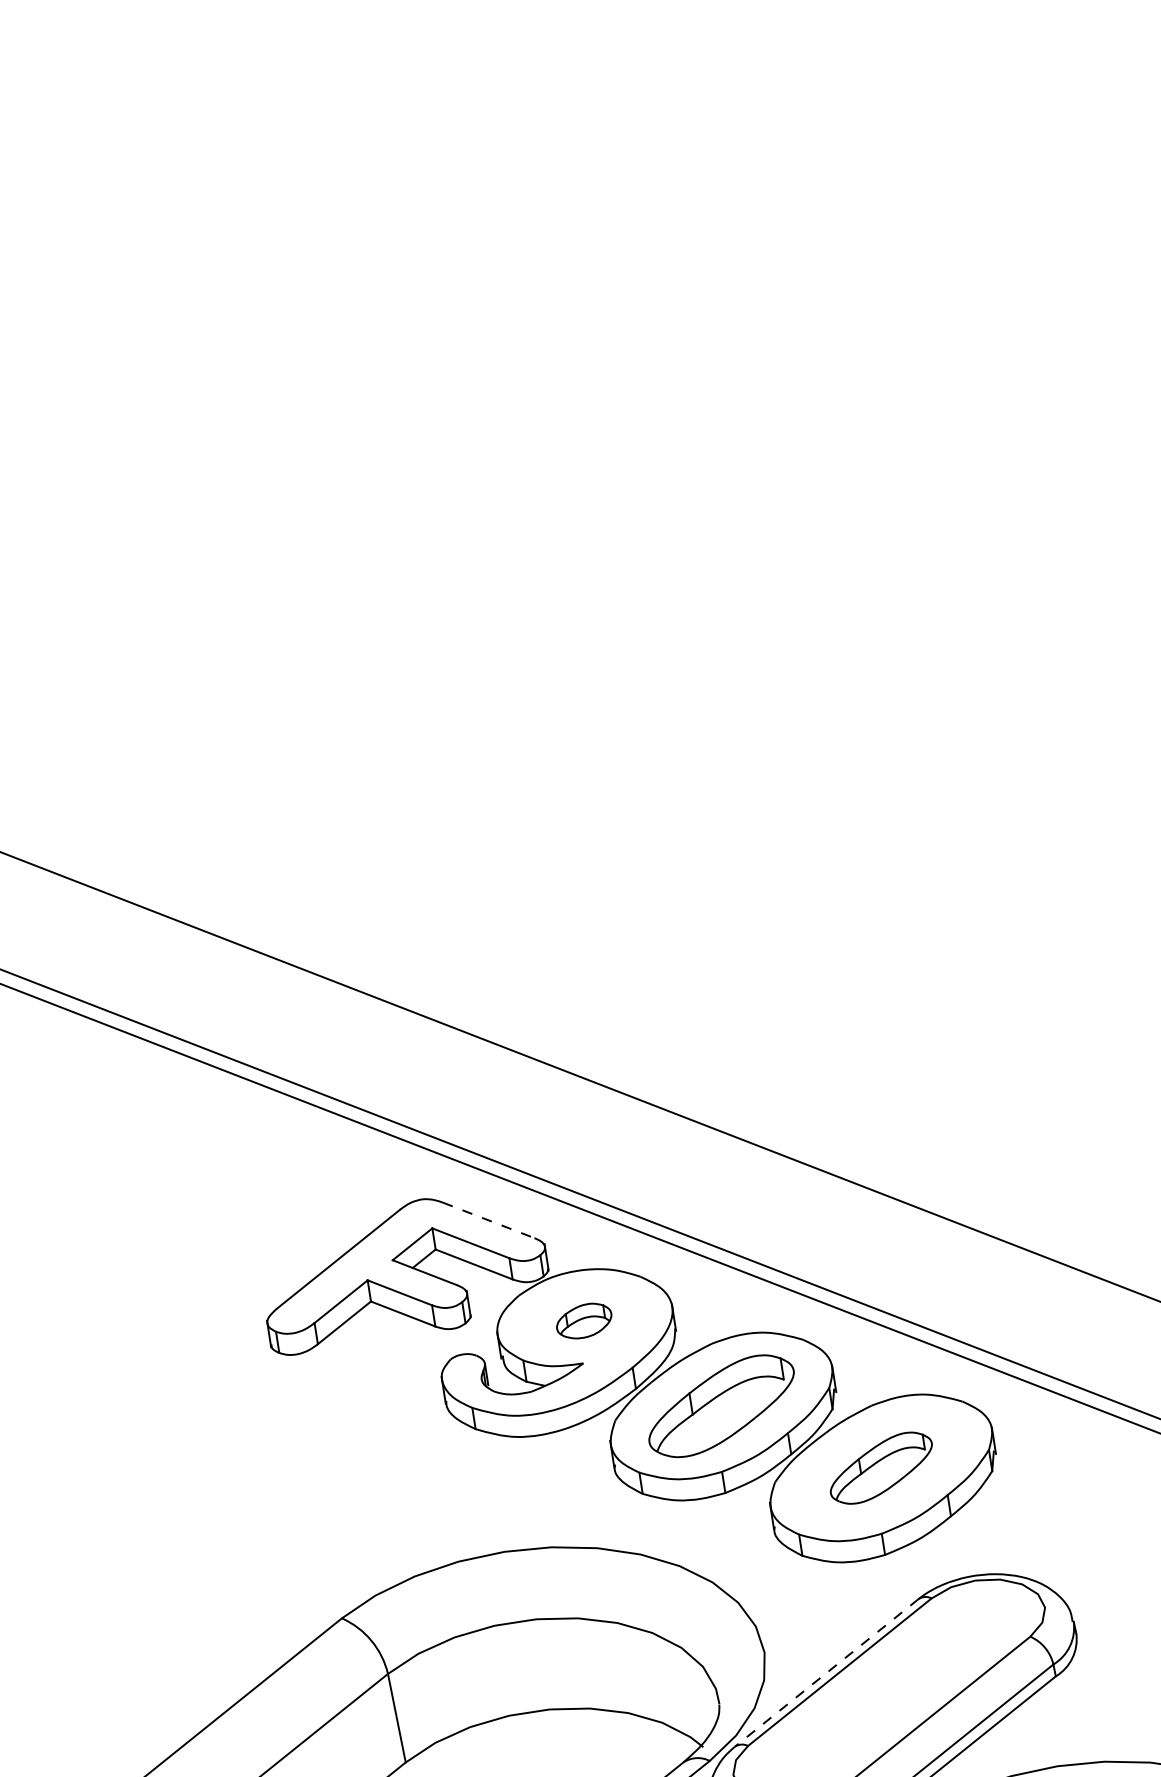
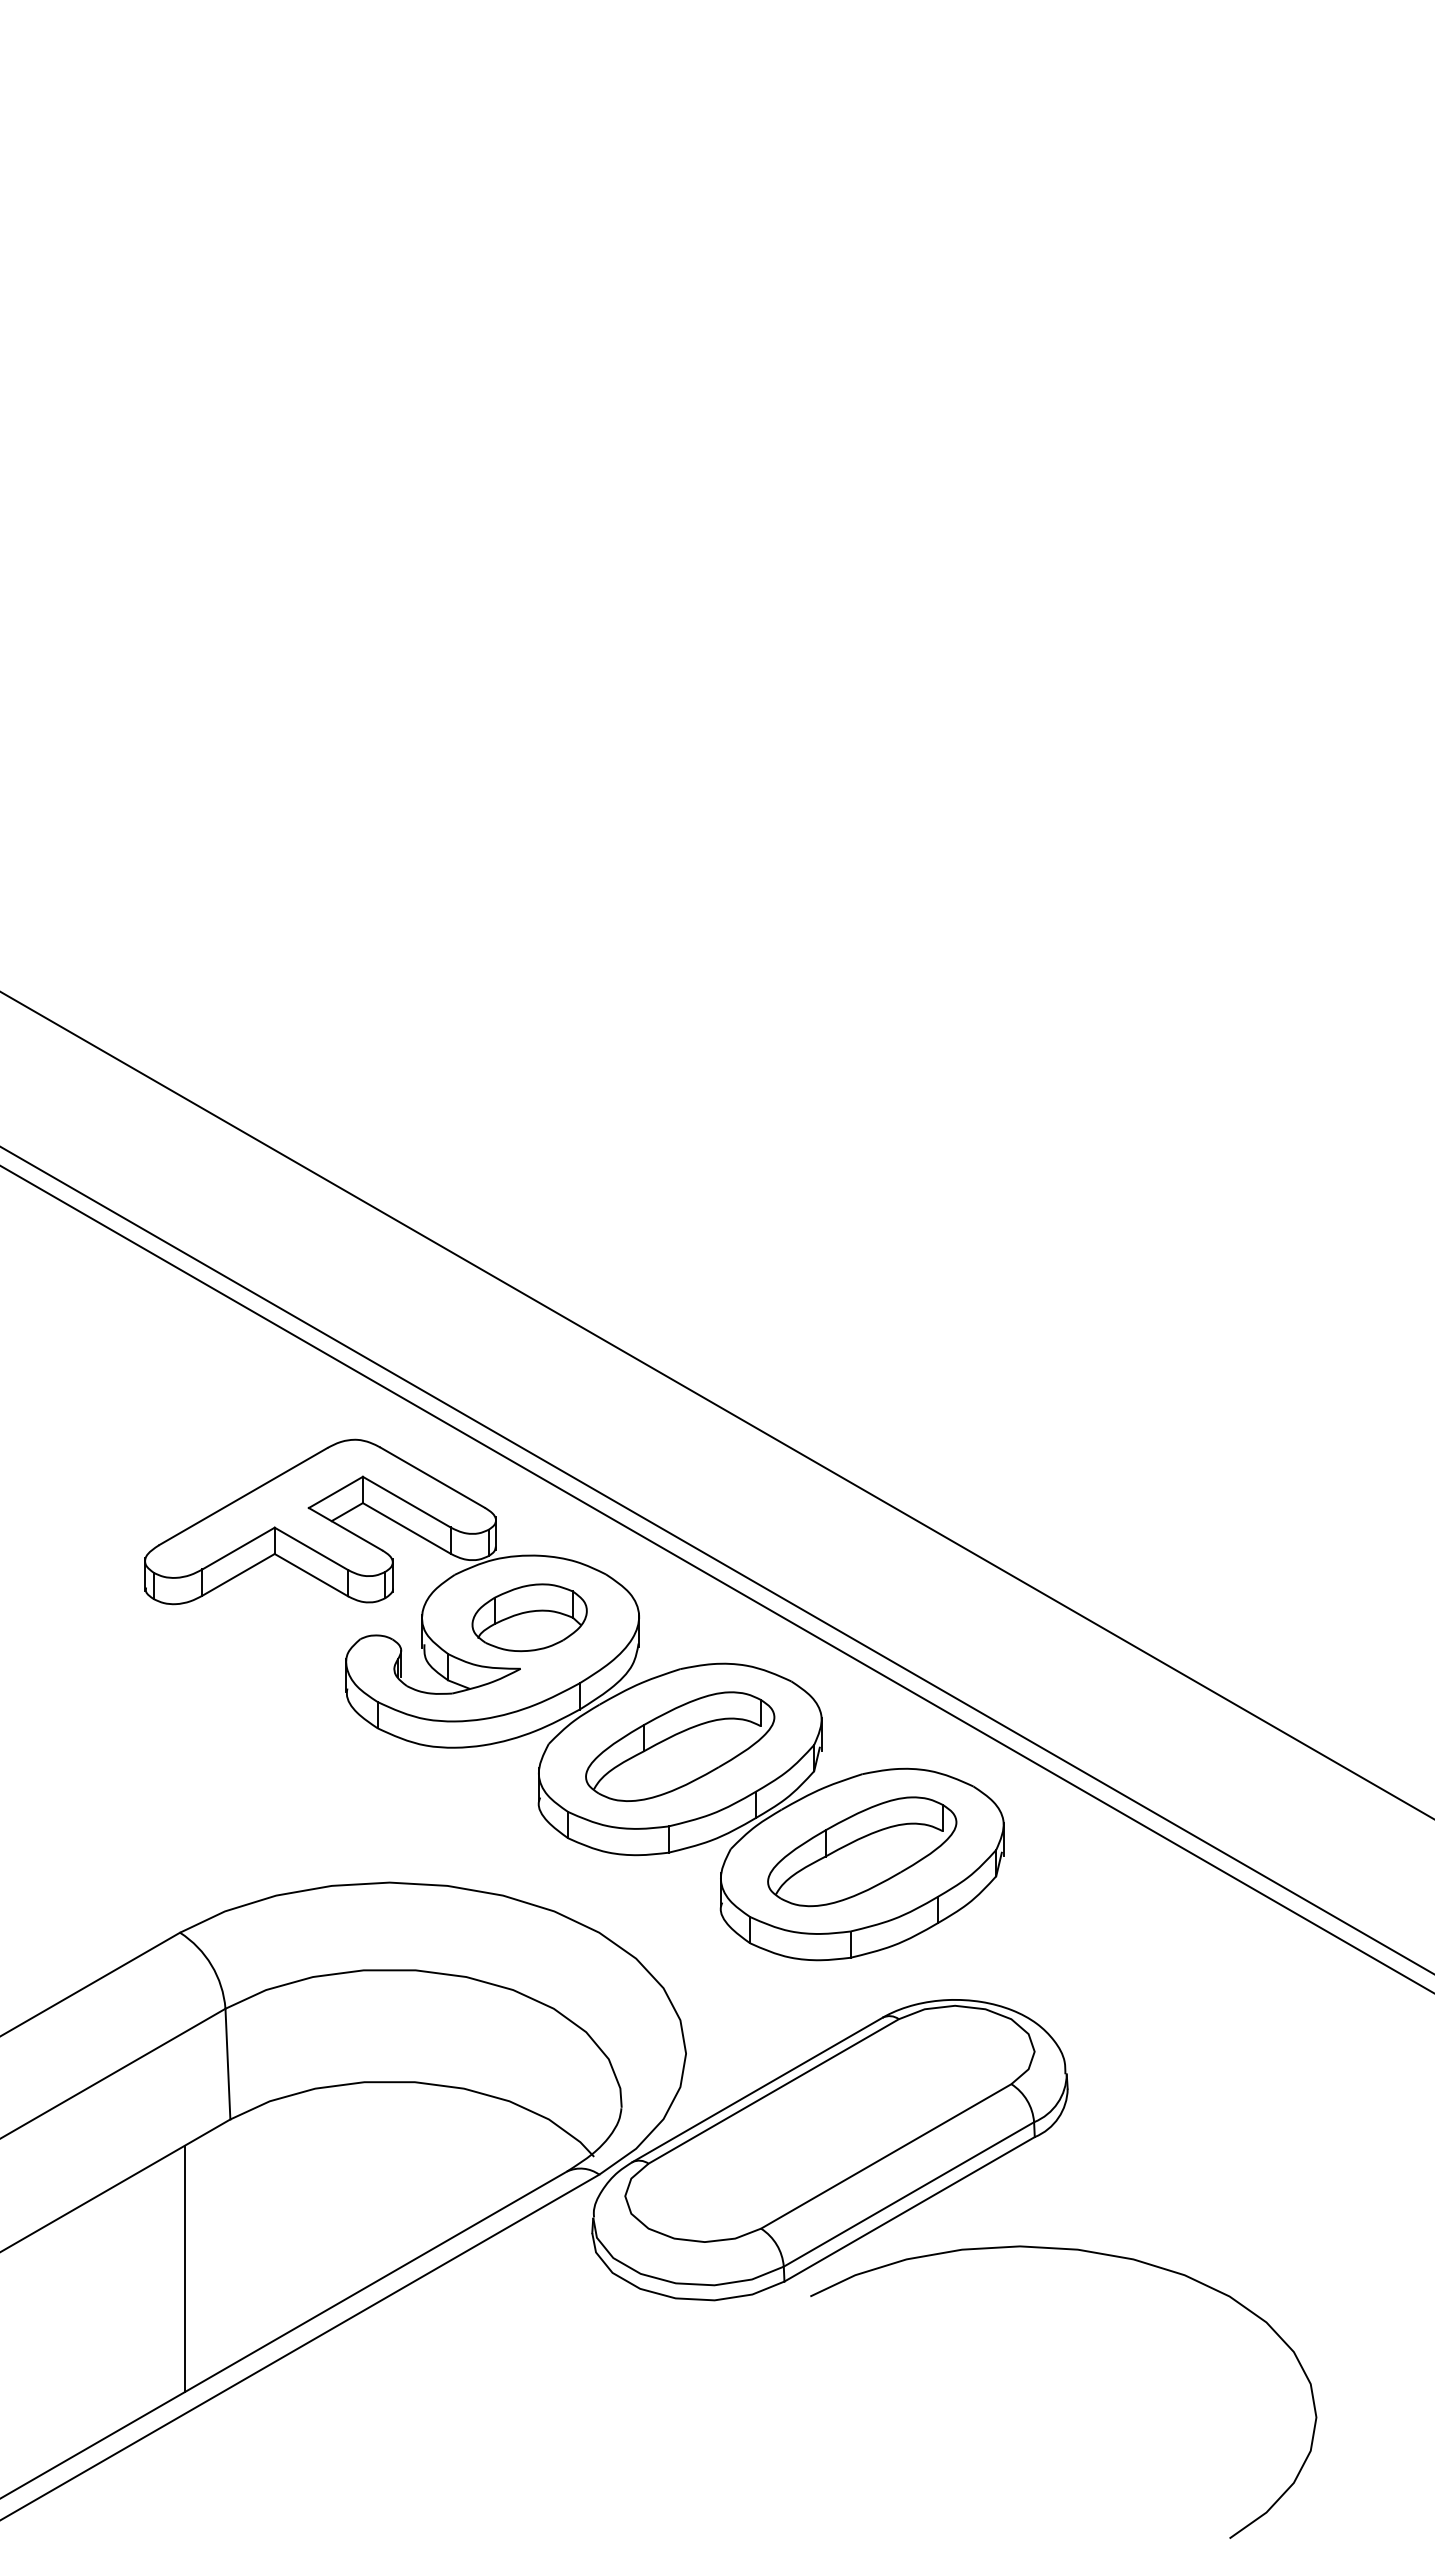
line: (489, 1220) -> (433, 1477), dashed -> solid
part: (584, 1320) -> (529, 1617), size x1.67
part: (881, 1467) -> (862, 1851), size x1.43
line: (826, 1672) -> (757, 2089), dashed -> solid

